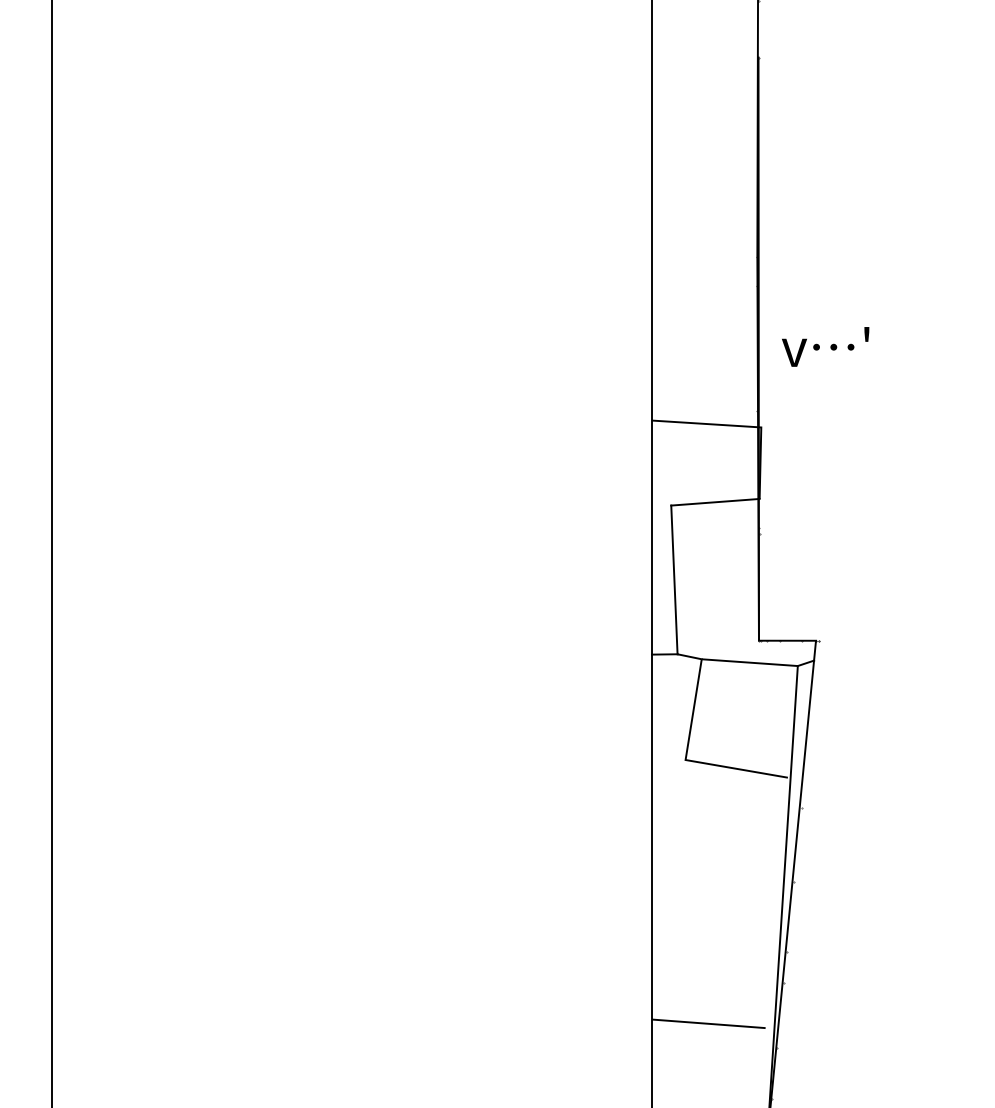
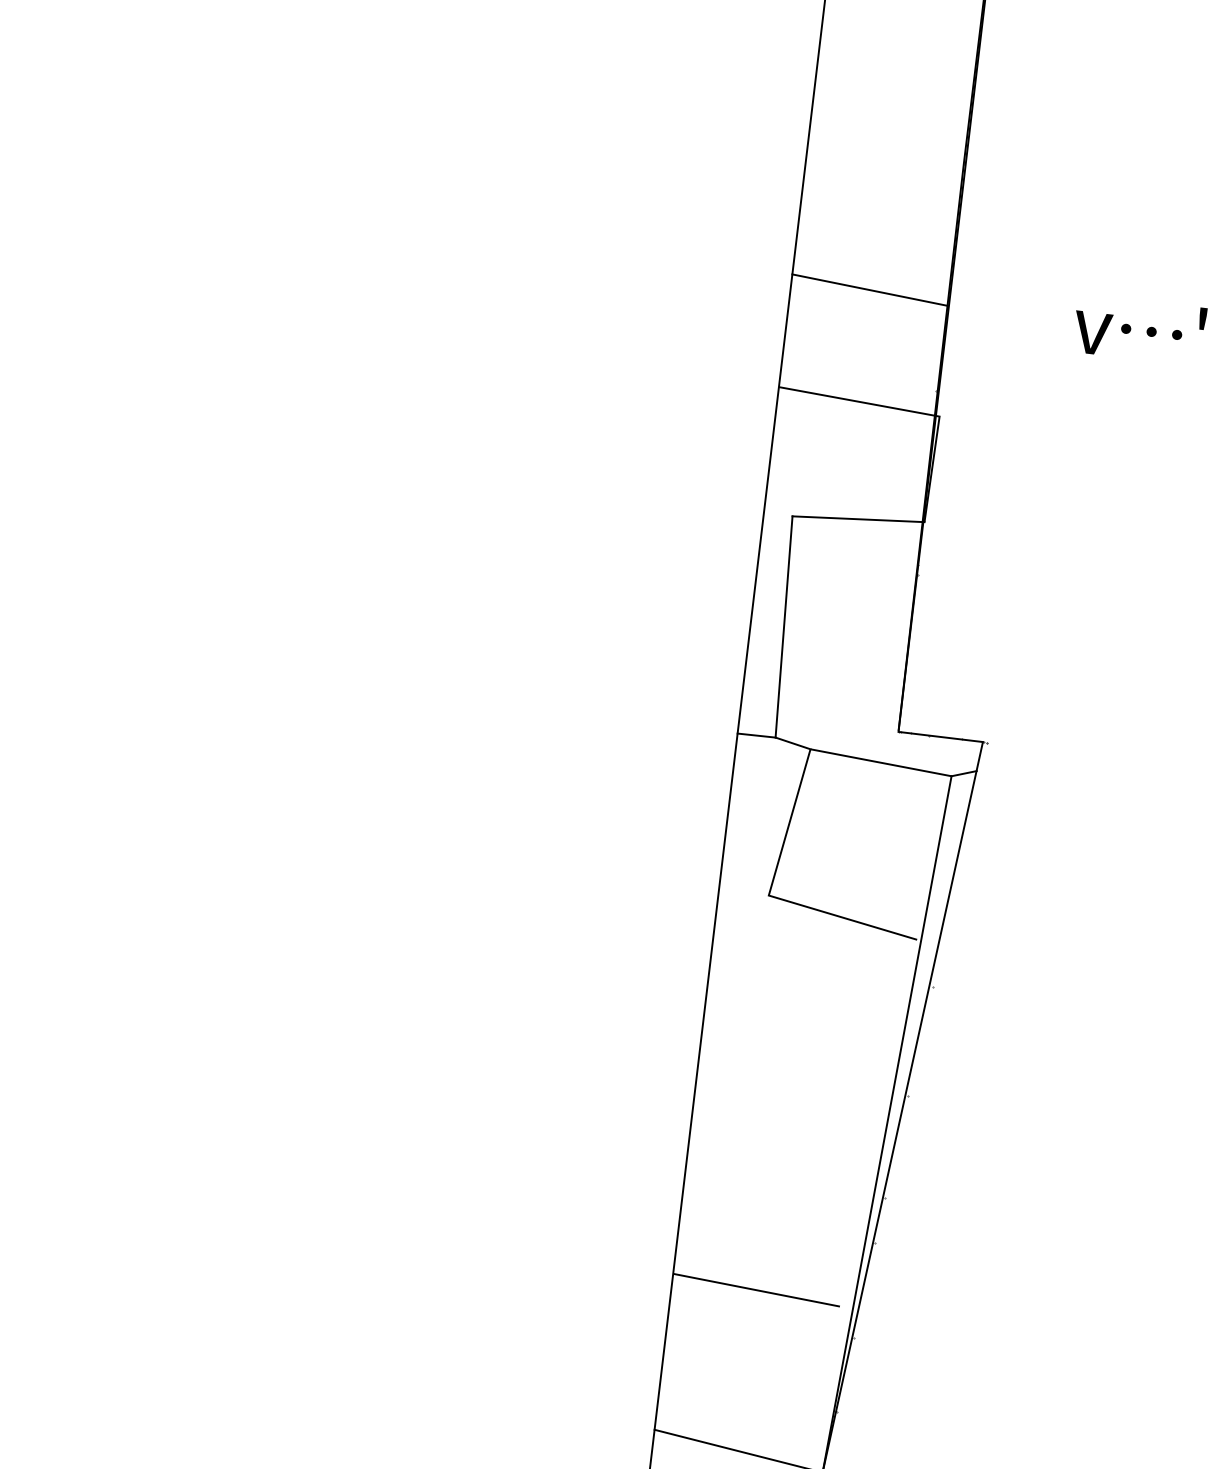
text: (825, 346) -> (1139, 329), moved
line: (704, 348) -> (869, 289), added

